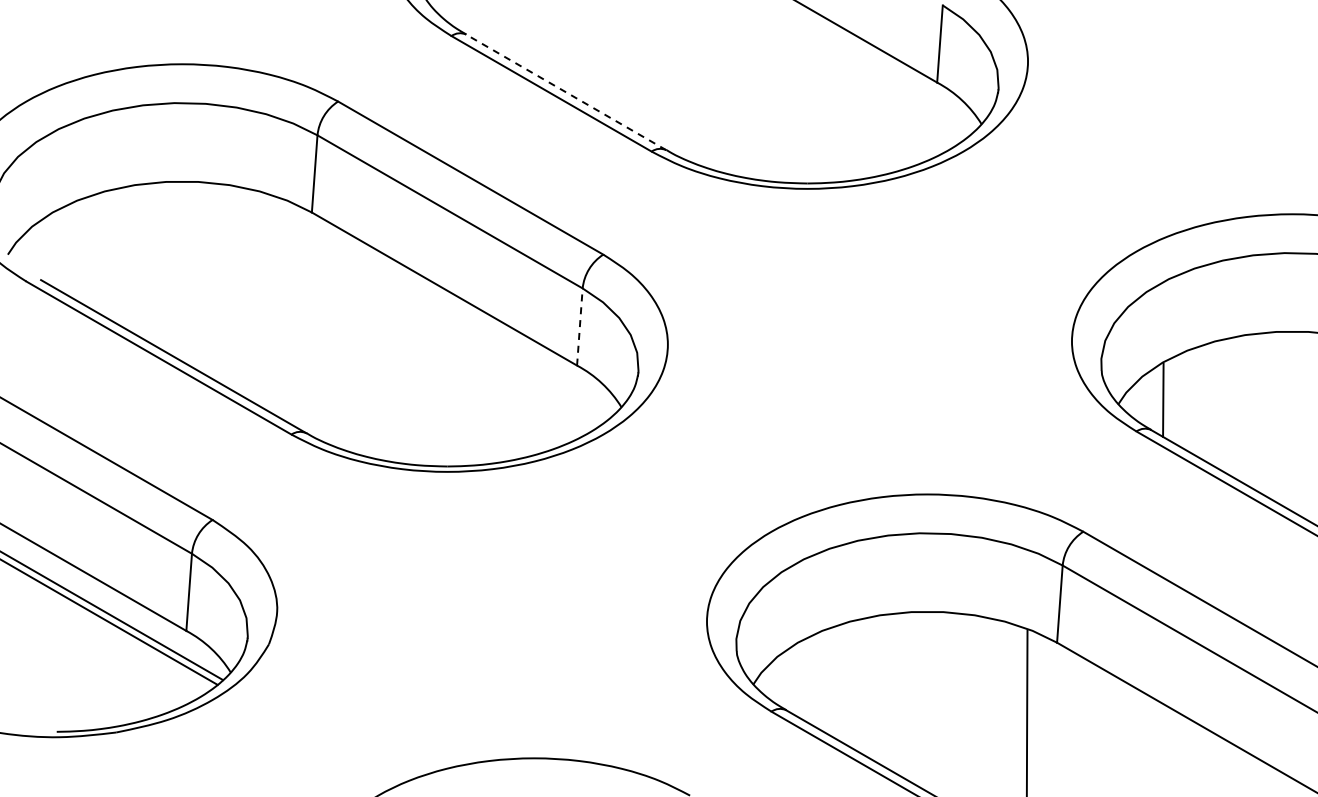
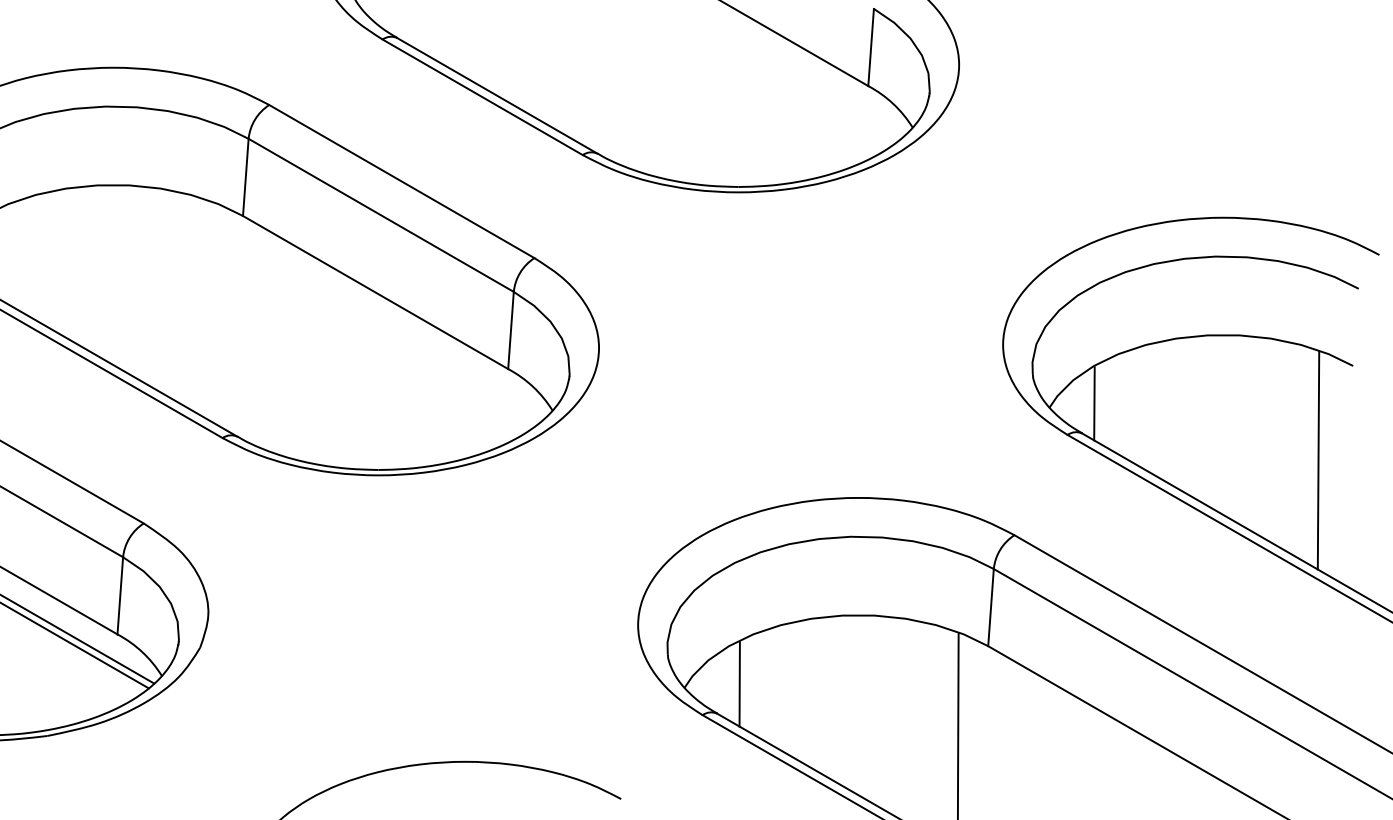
line: (566, 92) -> (497, 95), dashed -> solid
line: (580, 327) -> (511, 330), dashed -> solid
line: (808, 681) -> (739, 684), added

